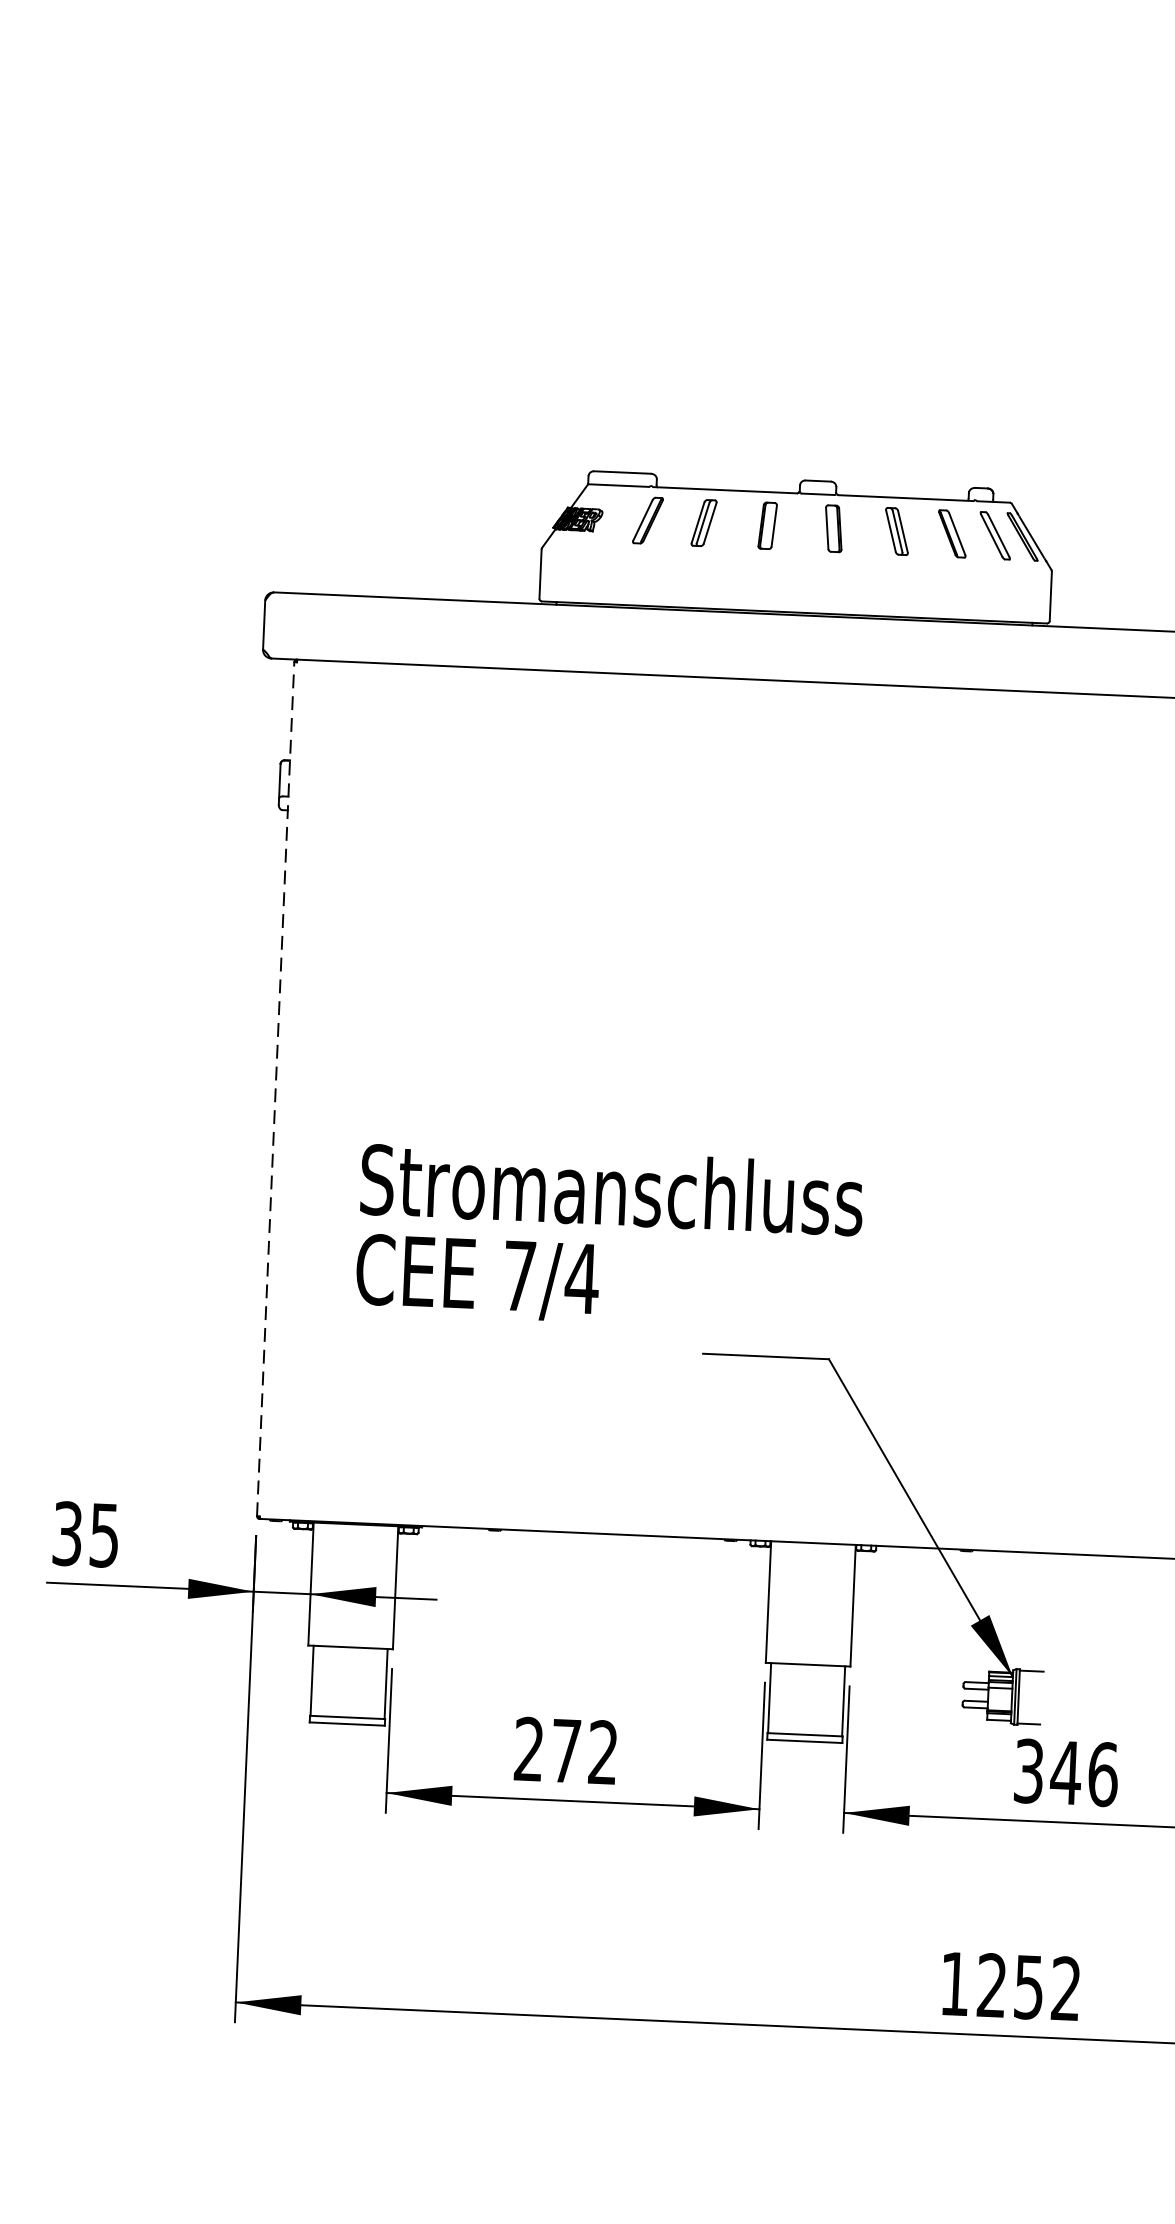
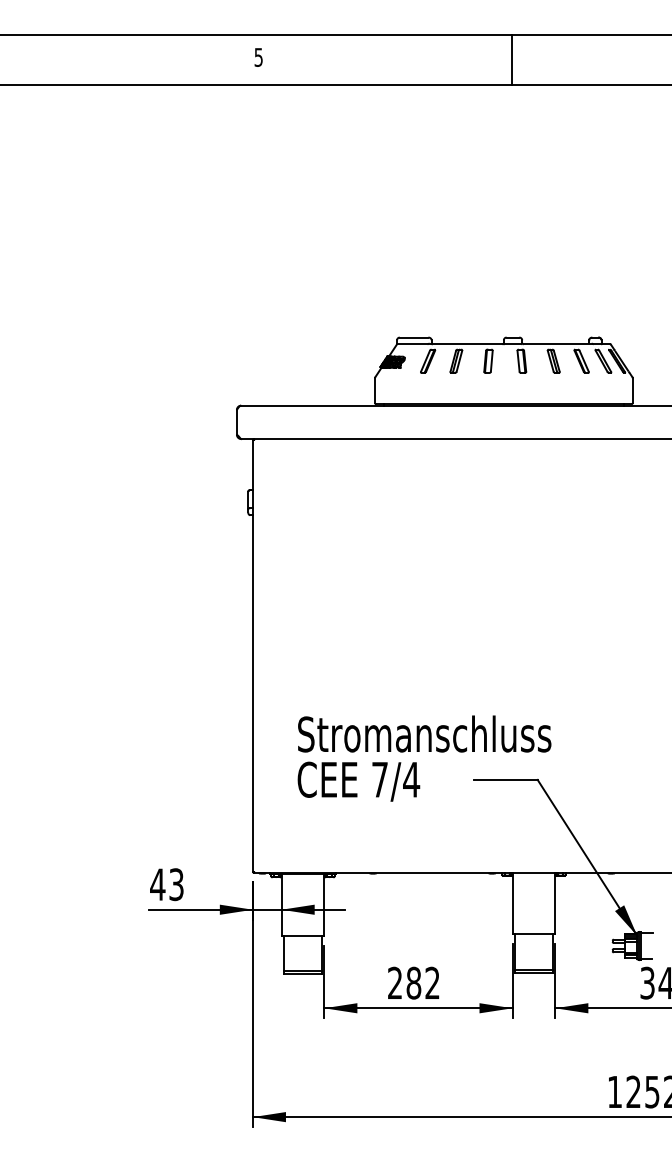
line: (274, 1088) -> (252, 655), dashed -> solid
text: (609, 1237) -> (424, 758), moved
text: (84, 1534) -> (166, 884), 35 -> 43
text: (565, 1749) -> (413, 982), 272 -> 282

